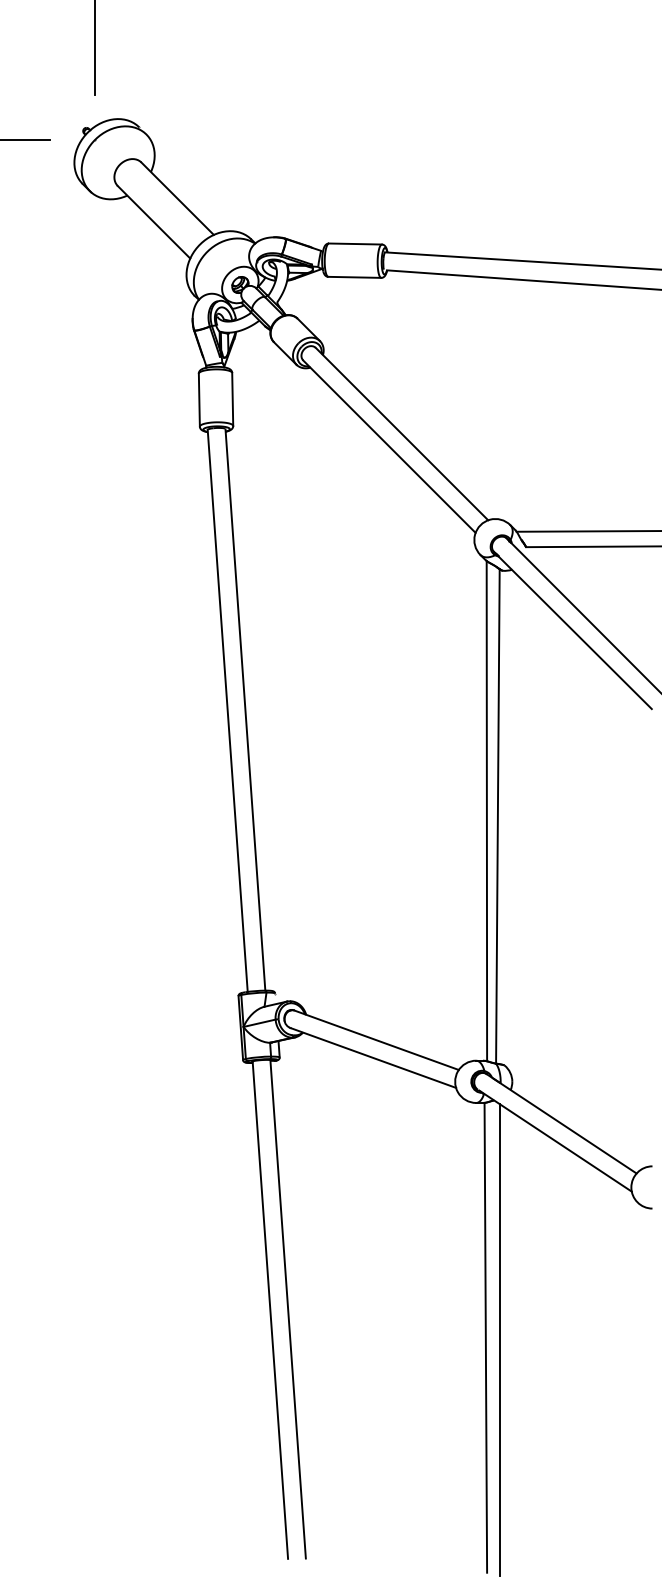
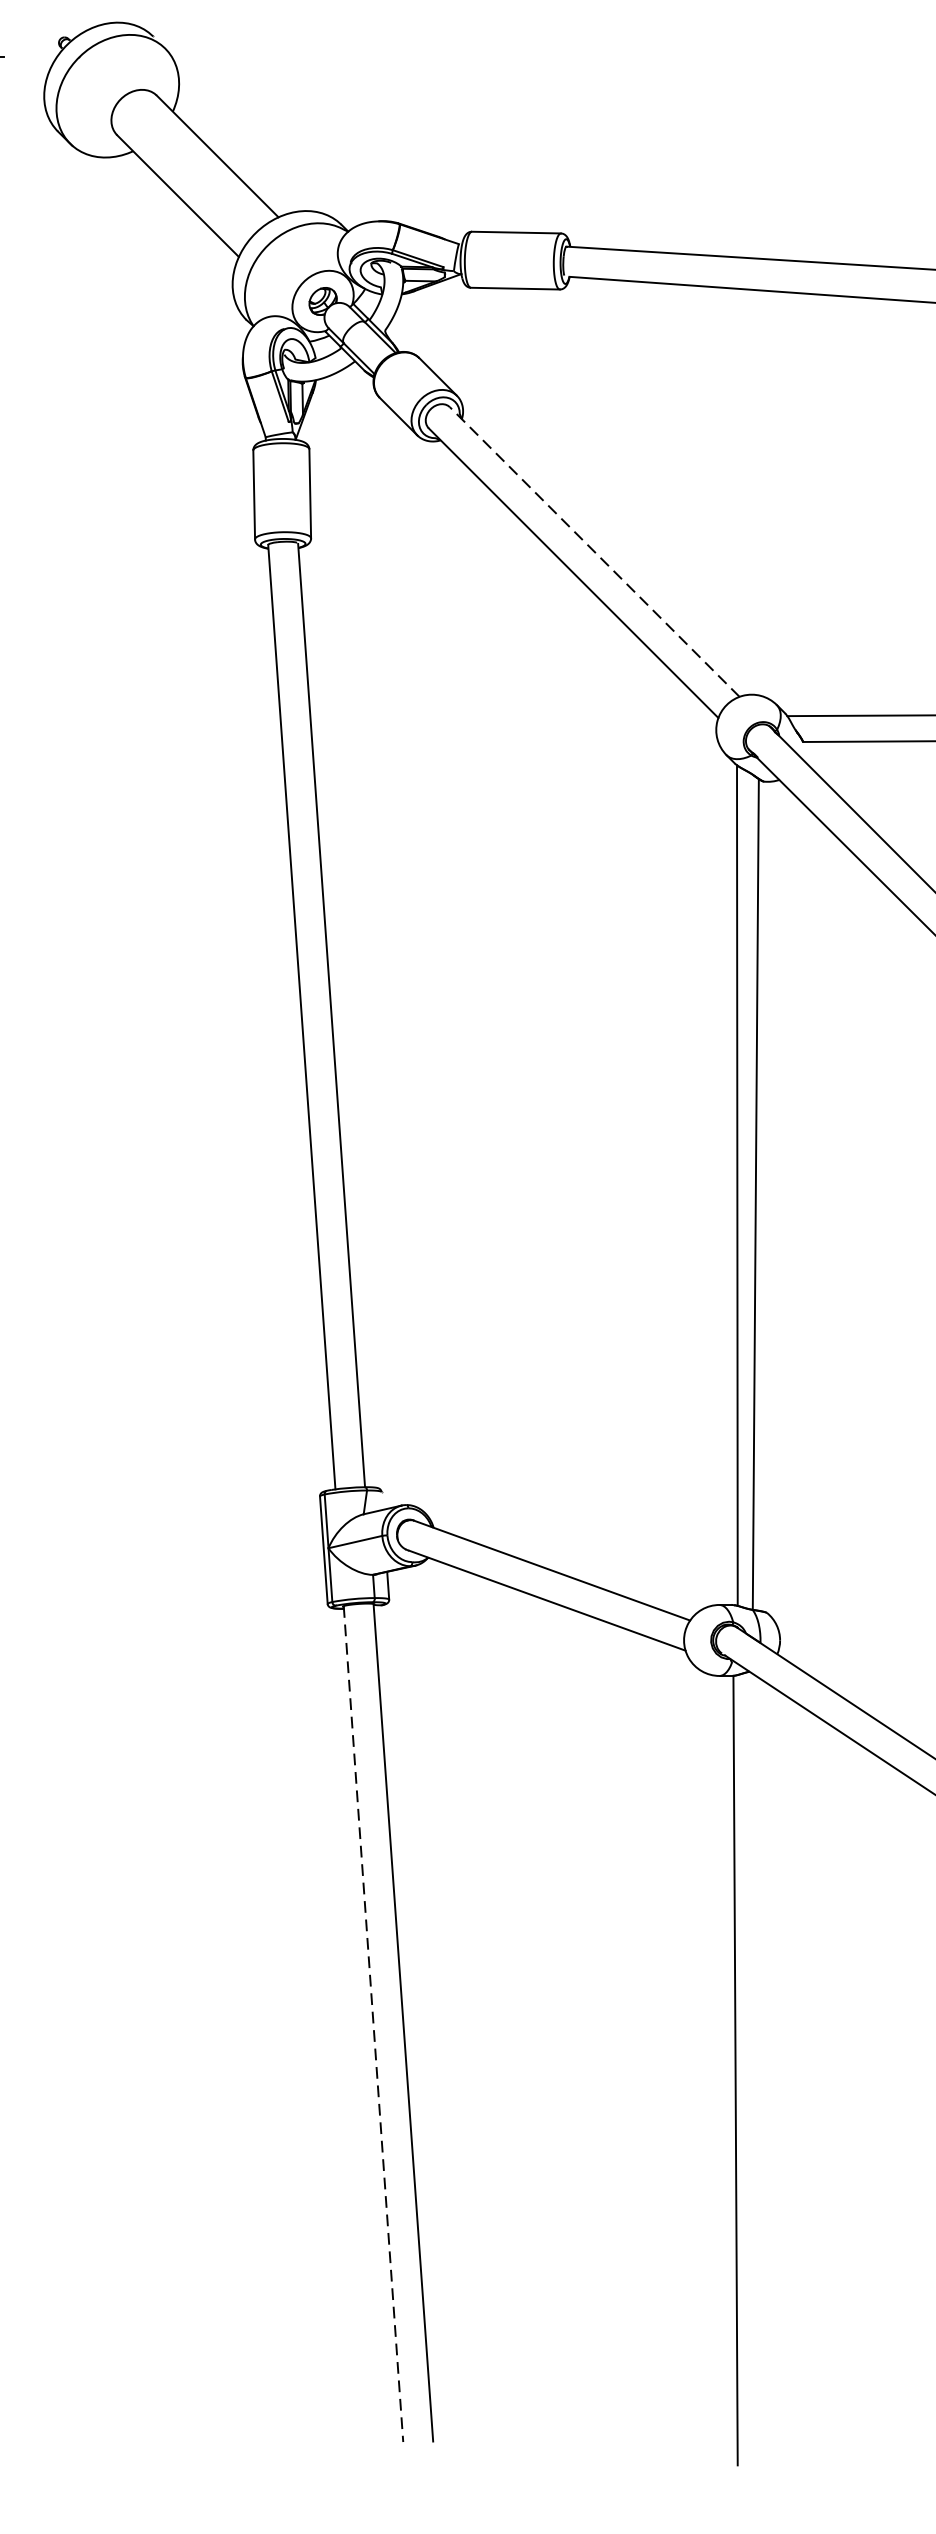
line: (402, 434) -> (595, 552), solid -> dashed
line: (270, 1310) -> (373, 2024), solid -> dashed
line: (499, 1339) -> (758, 2073), removed

